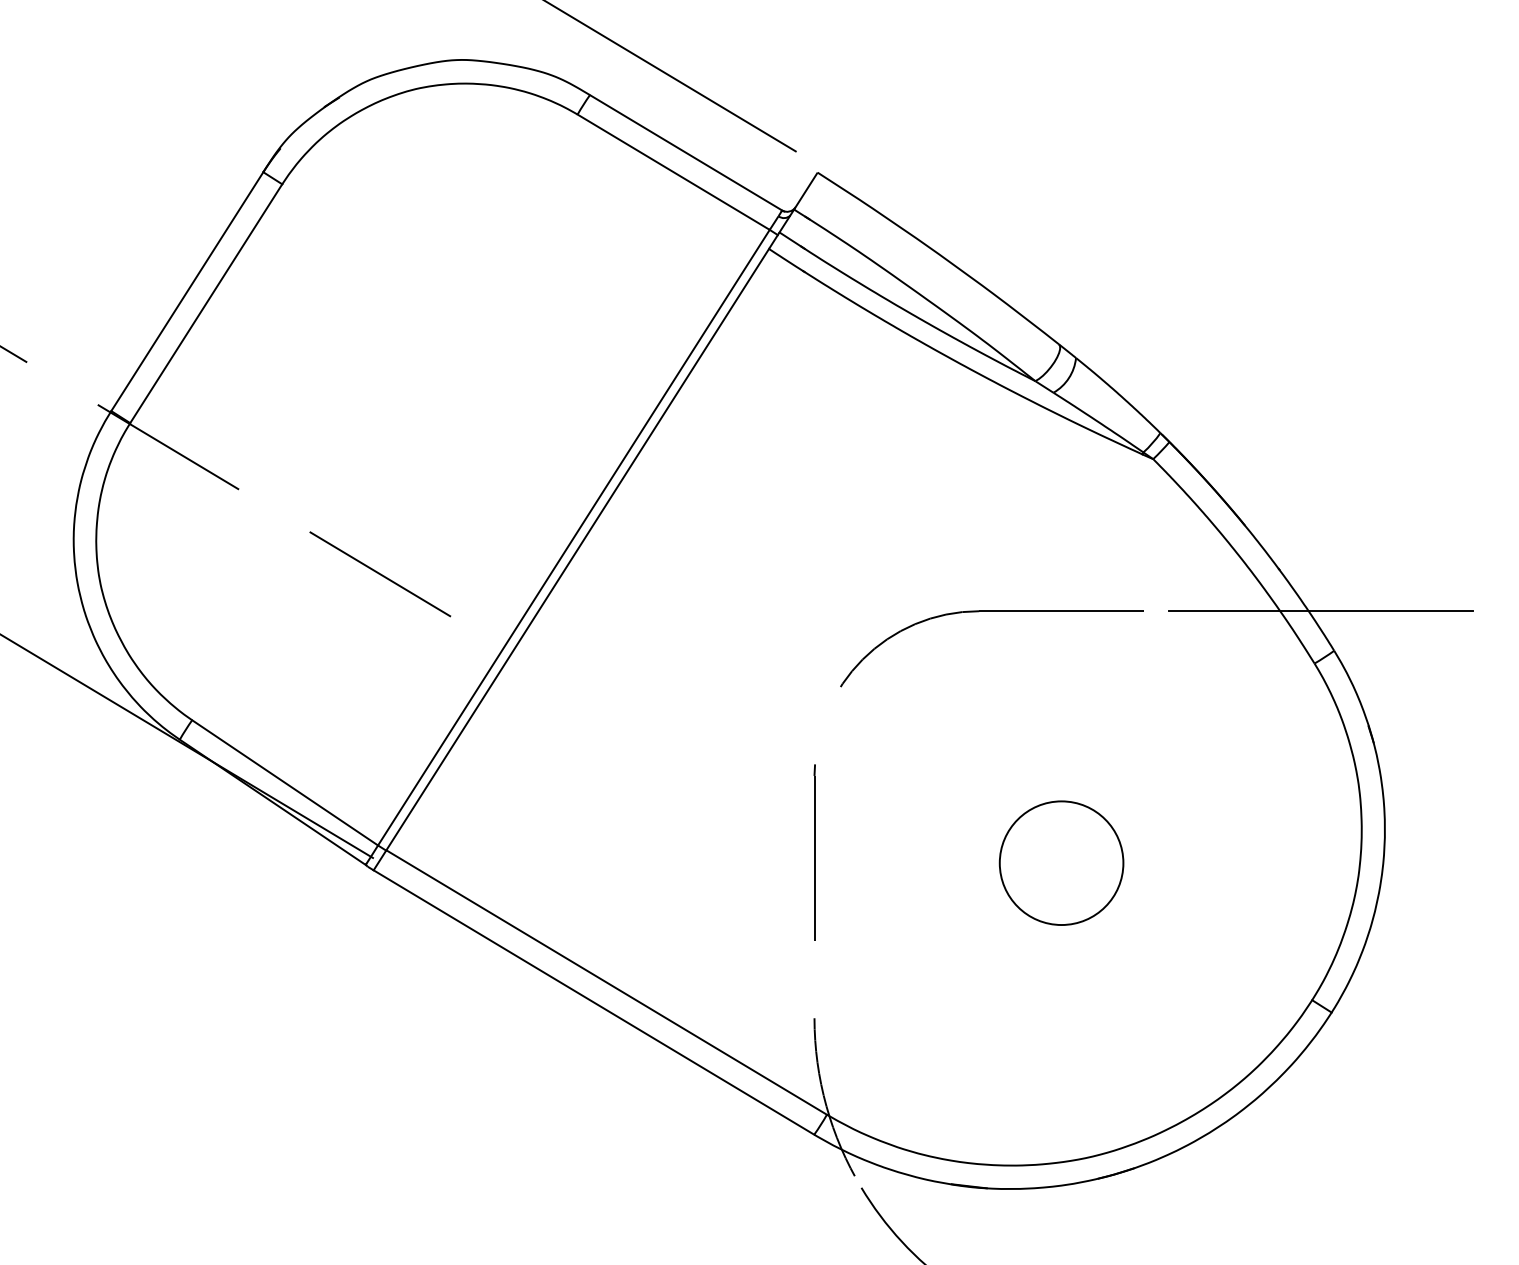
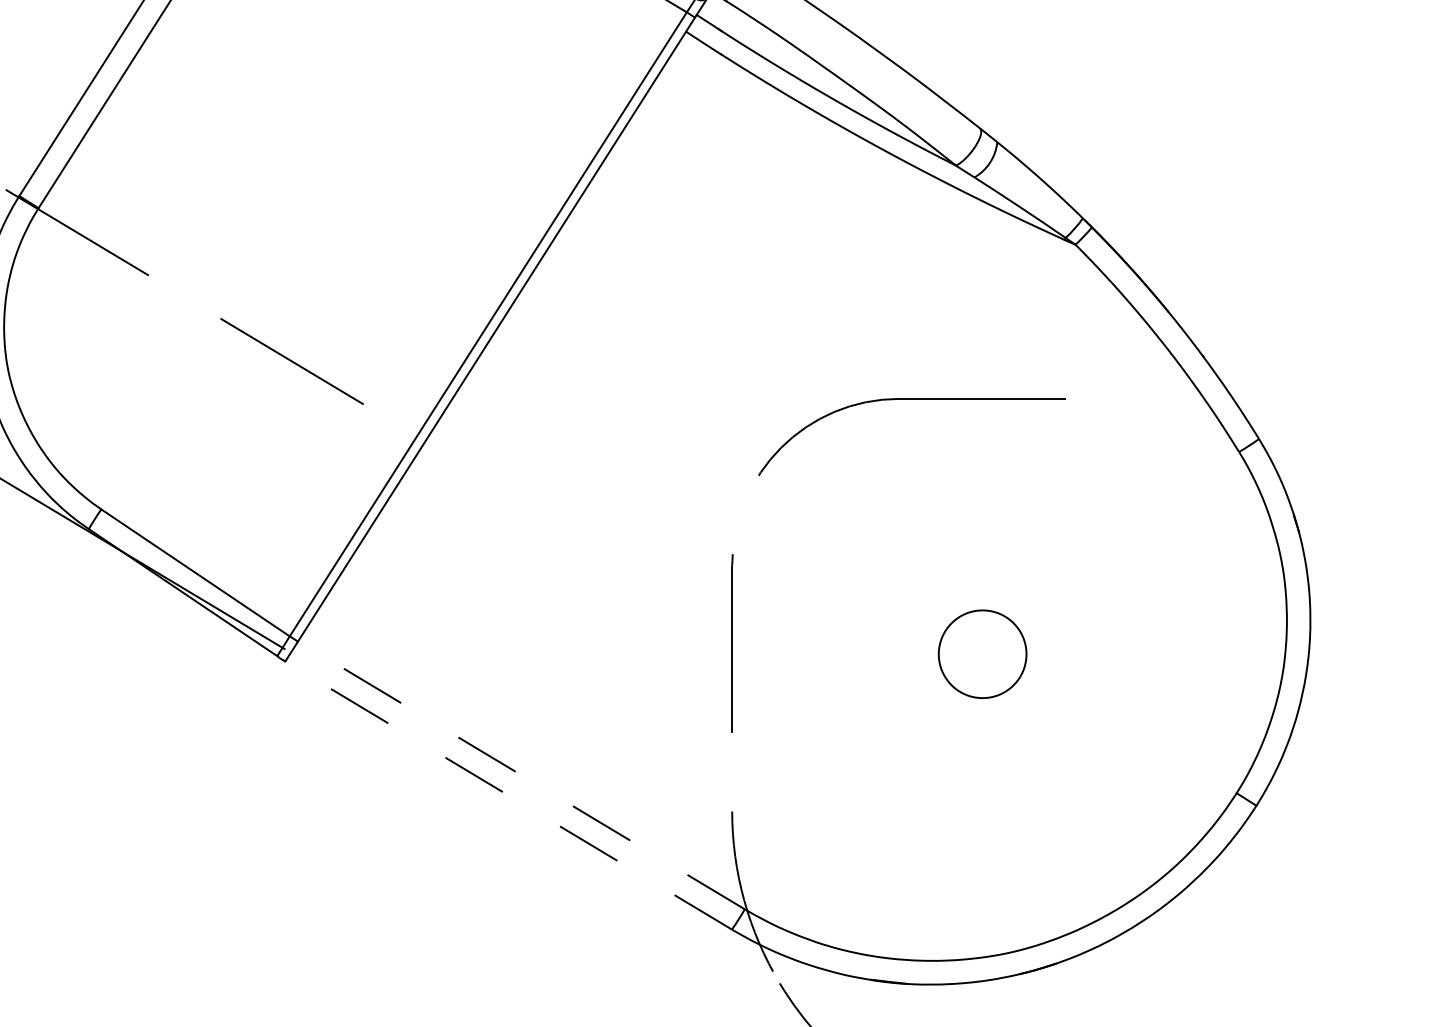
line: (1320, 611) -> (1245, 399), removed
circle: (1061, 862) -> (982, 653), size x0.7
line: (606, 982) -> (521, 775), solid -> dashed
line: (593, 1002) -> (508, 795), solid -> dashed

